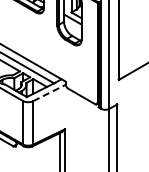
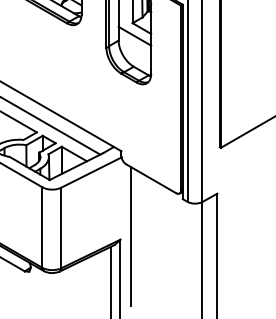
line: (49, 92) -> (91, 171), dashed -> solid
line: (70, 127) -> (130, 236), added

